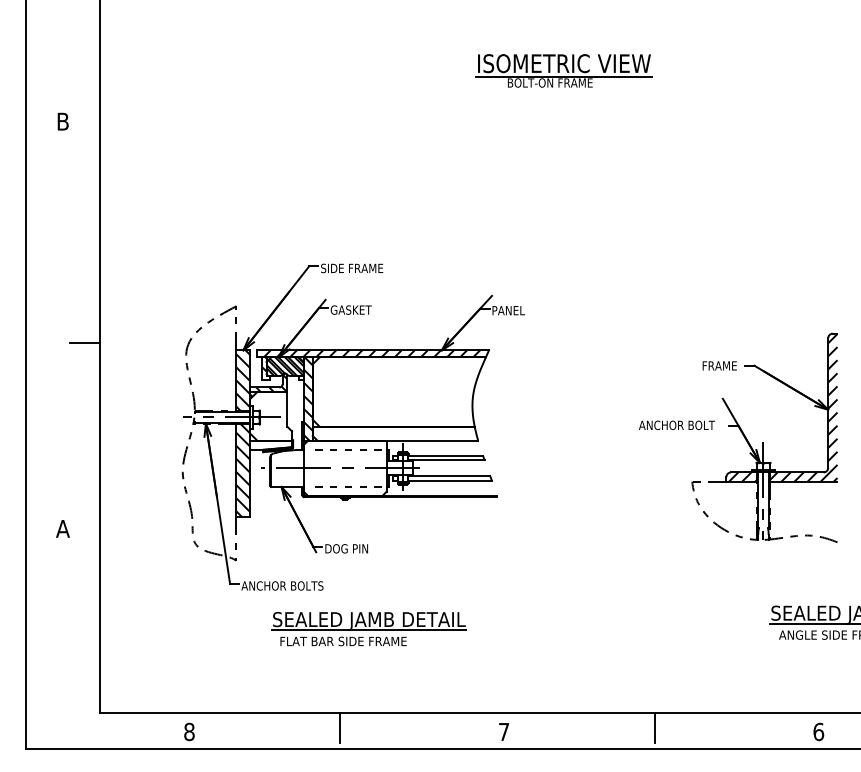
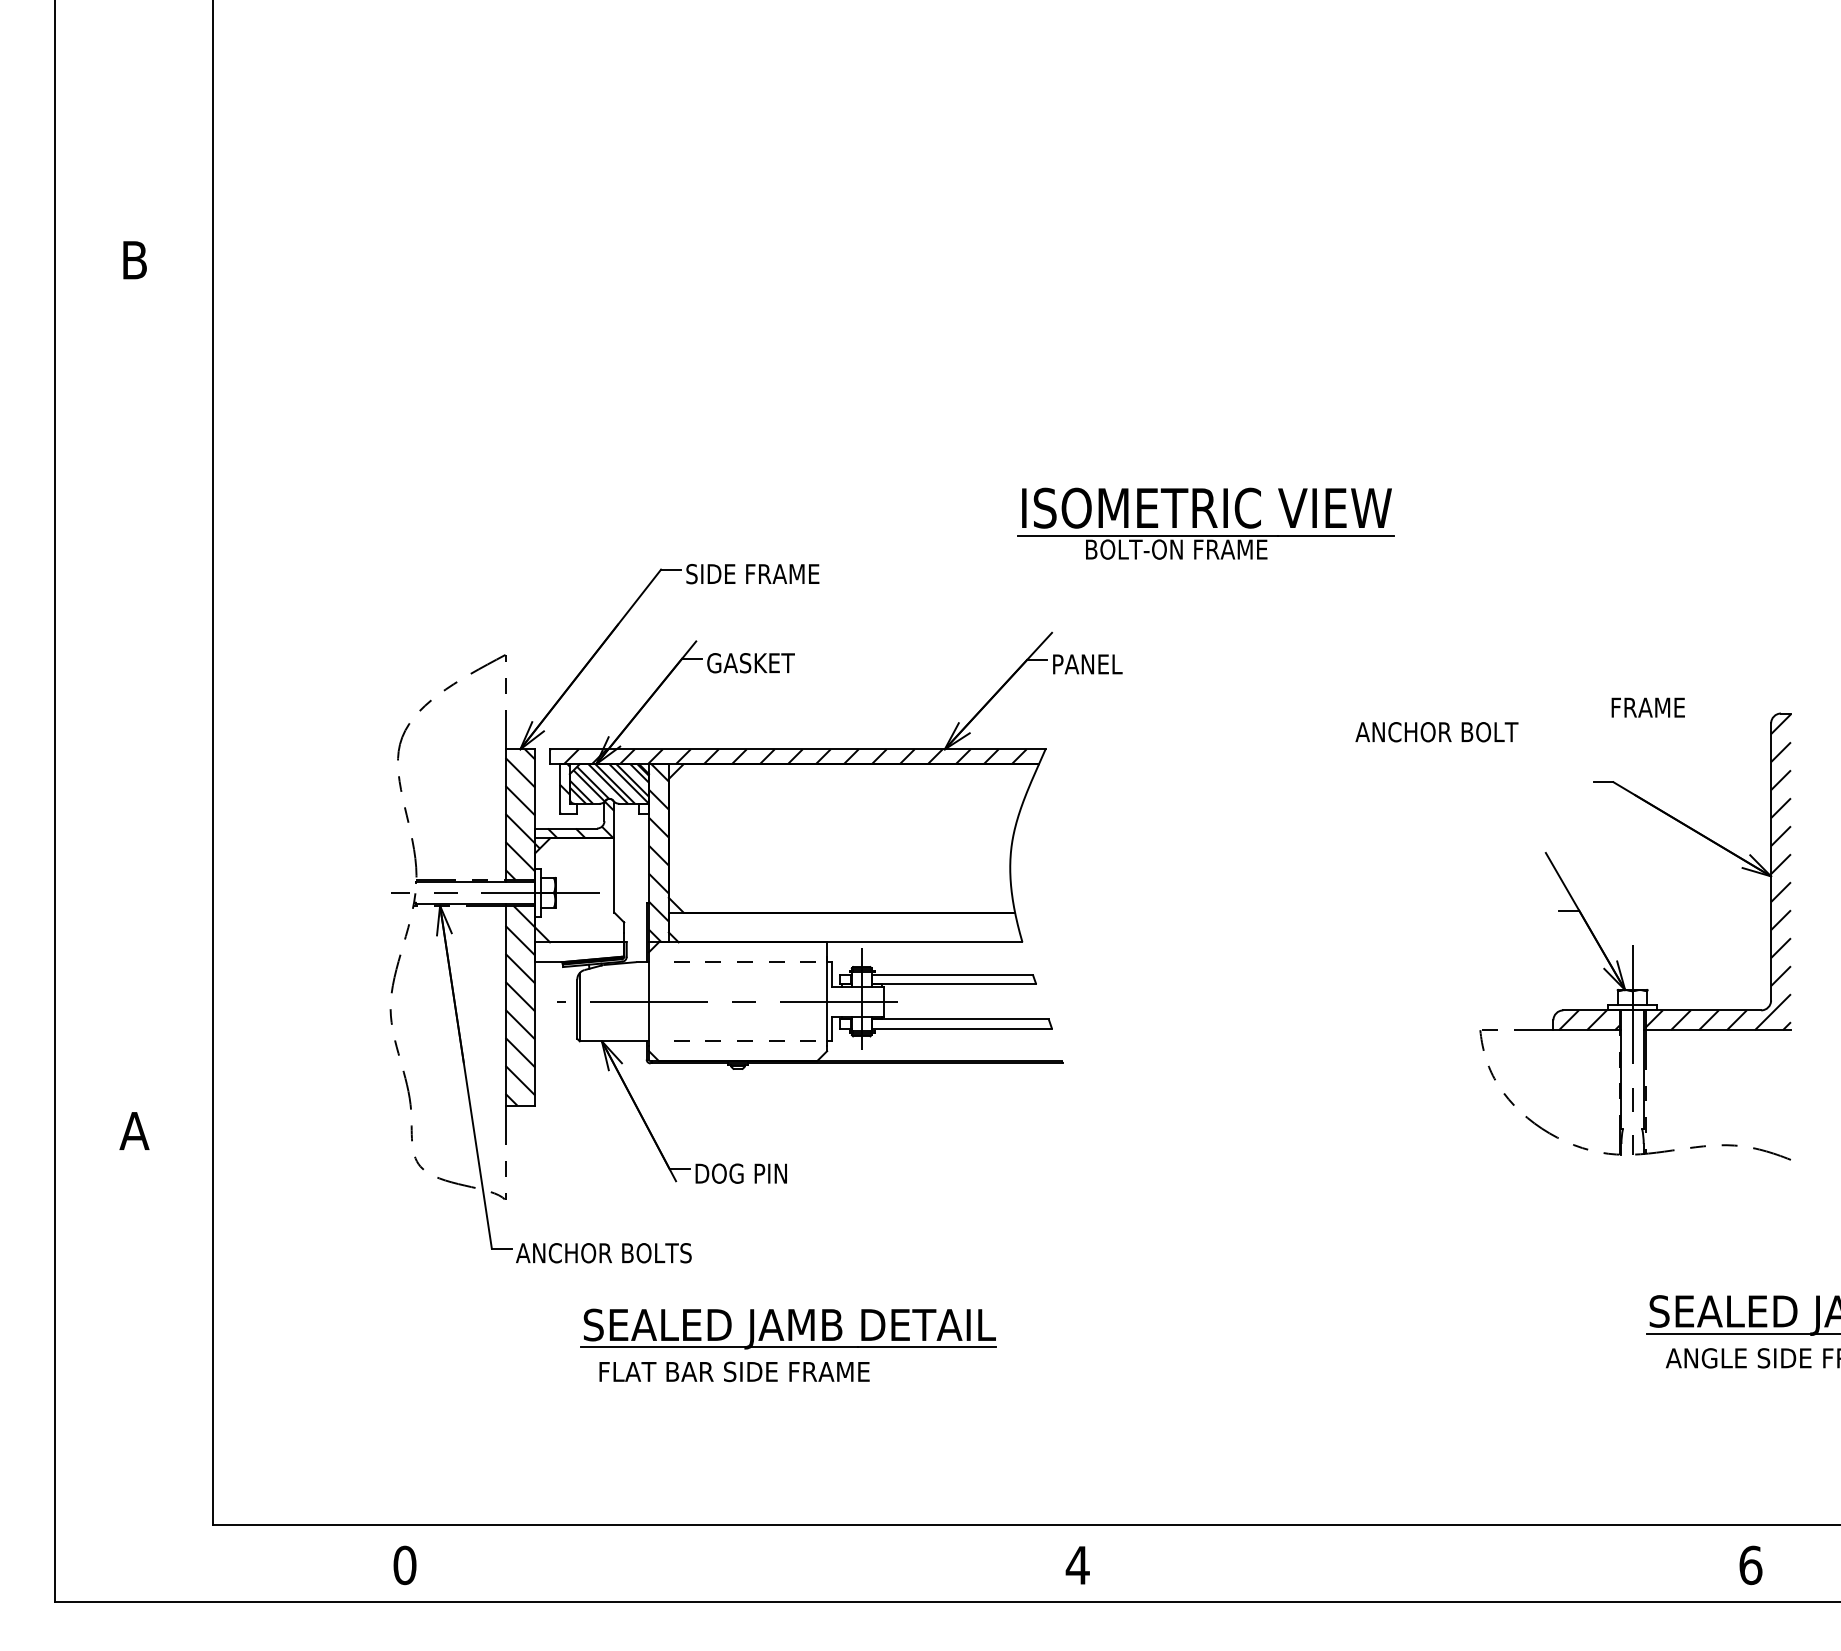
part: (563, 70) -> (1204, 522), moved
line: (84, 343) -> (180, 734), removed
text: (719, 365) -> (1647, 706), moved
text: (676, 425) -> (1435, 732), moved
line: (340, 727) -> (728, 1555), removed
line: (655, 727) -> (1401, 1555), removed
text: (189, 731) -> (405, 1564), 8 -> 0
text: (503, 731) -> (1076, 1564), 7 -> 4

